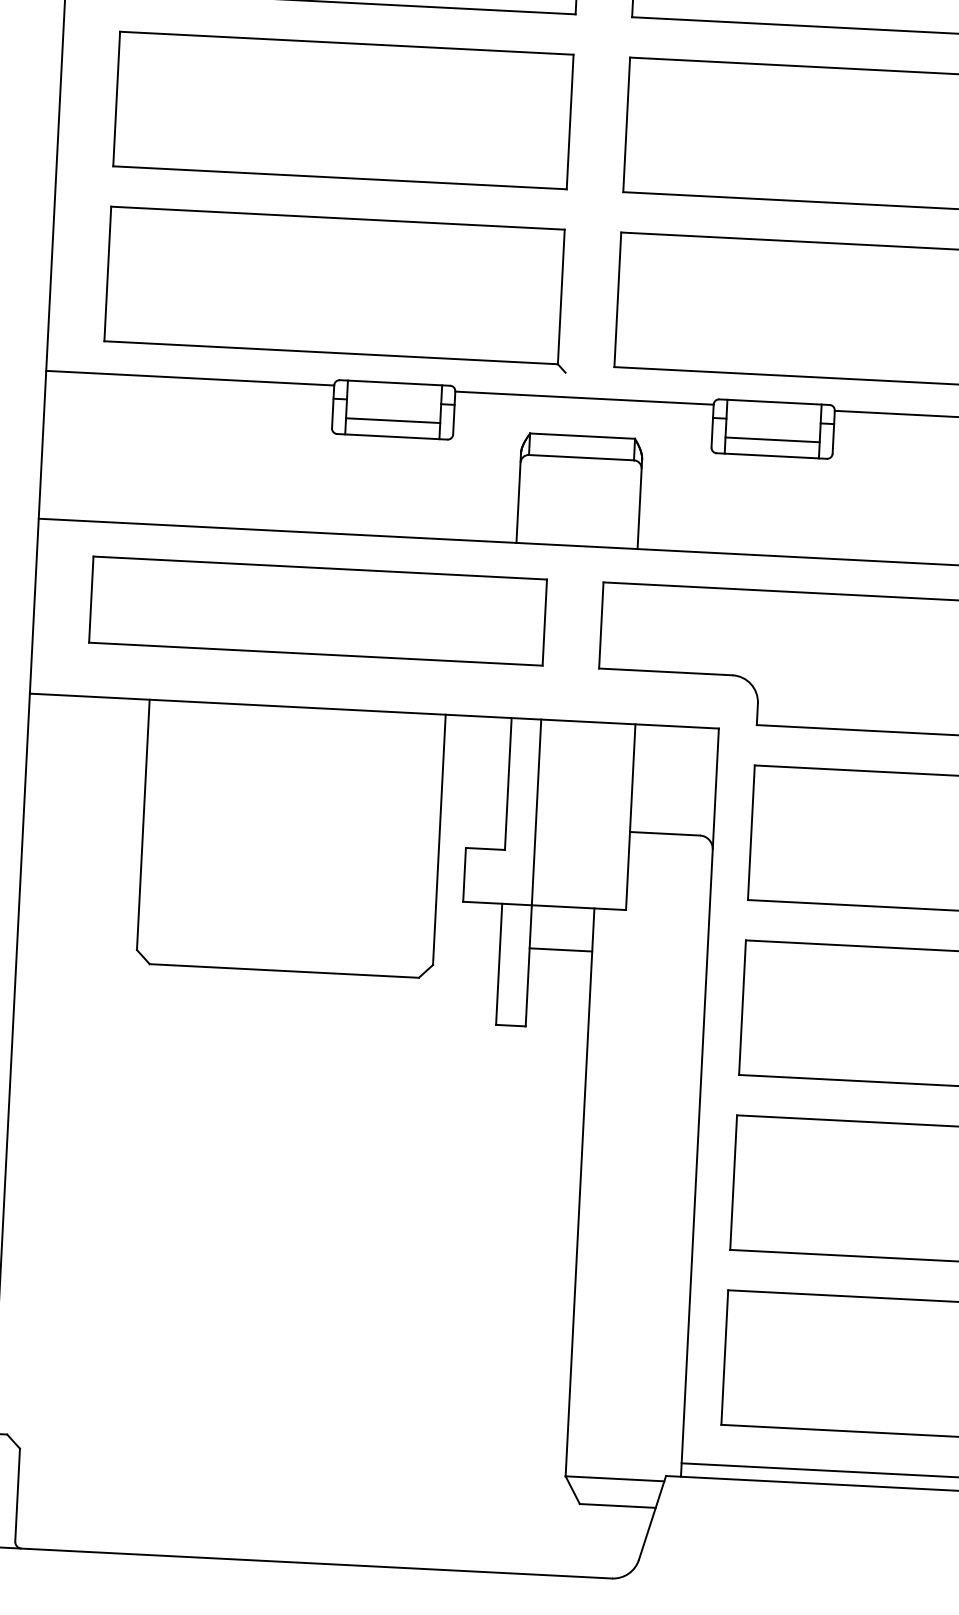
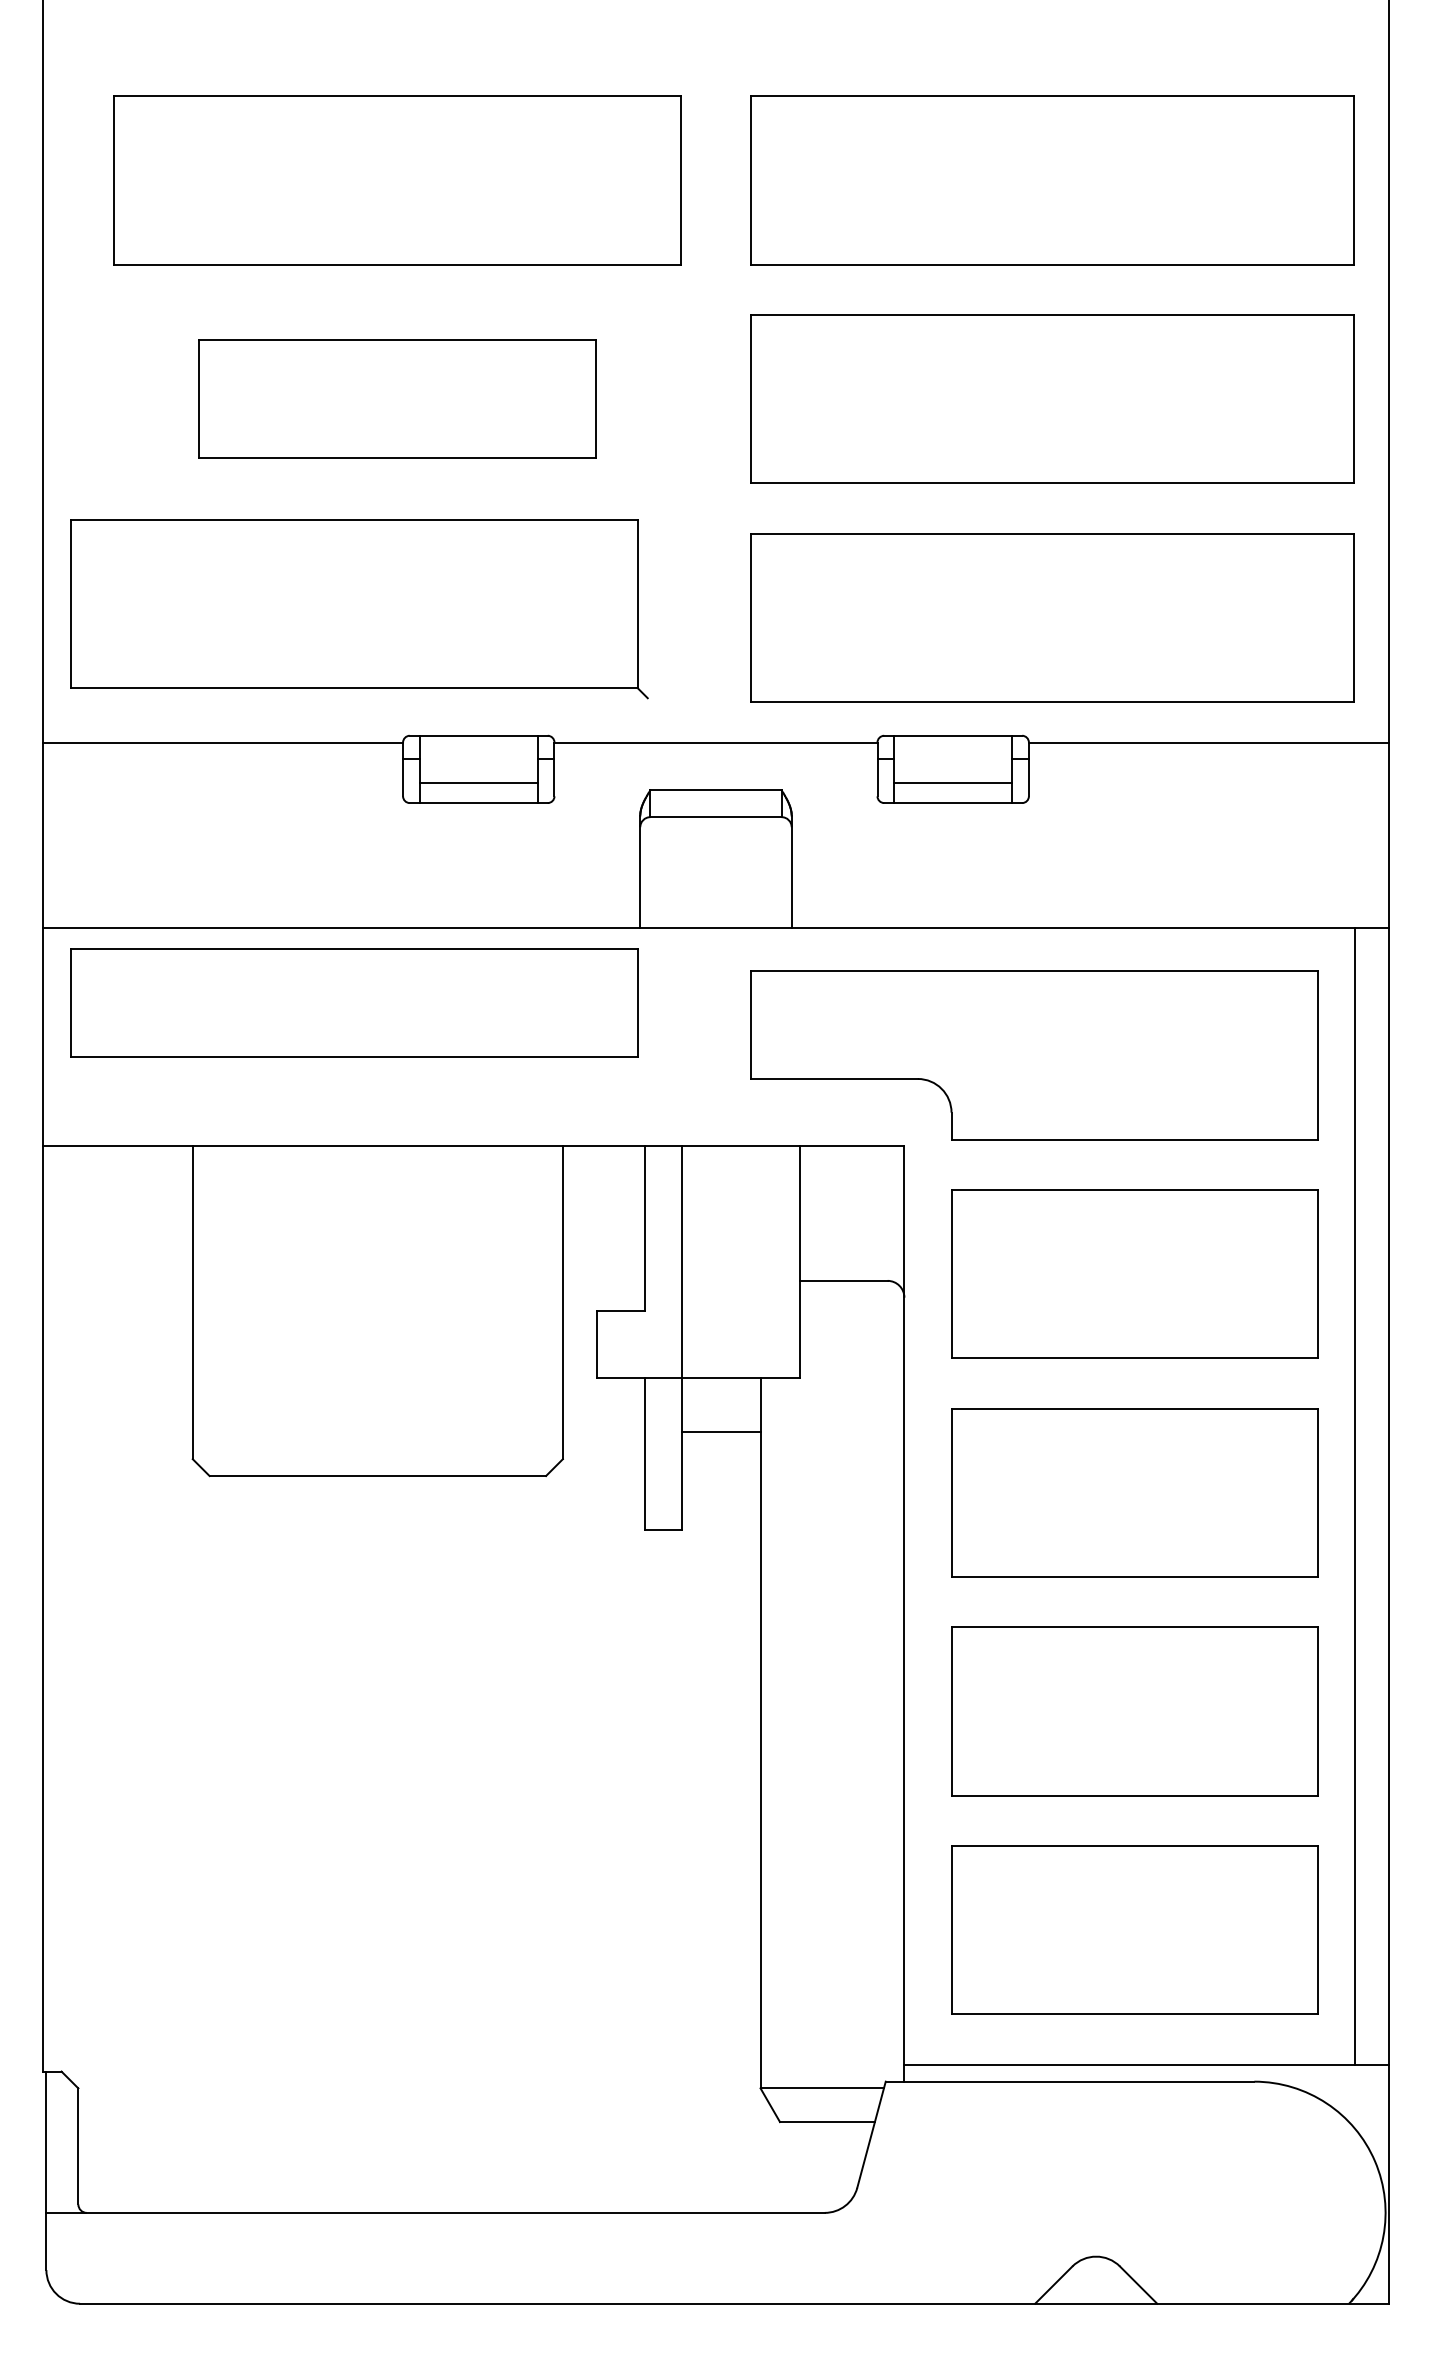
part: (343, 109) -> (397, 398), size x0.7
part: (338, 290) -> (359, 609), moved
part: (318, 610) -> (354, 1002), moved

